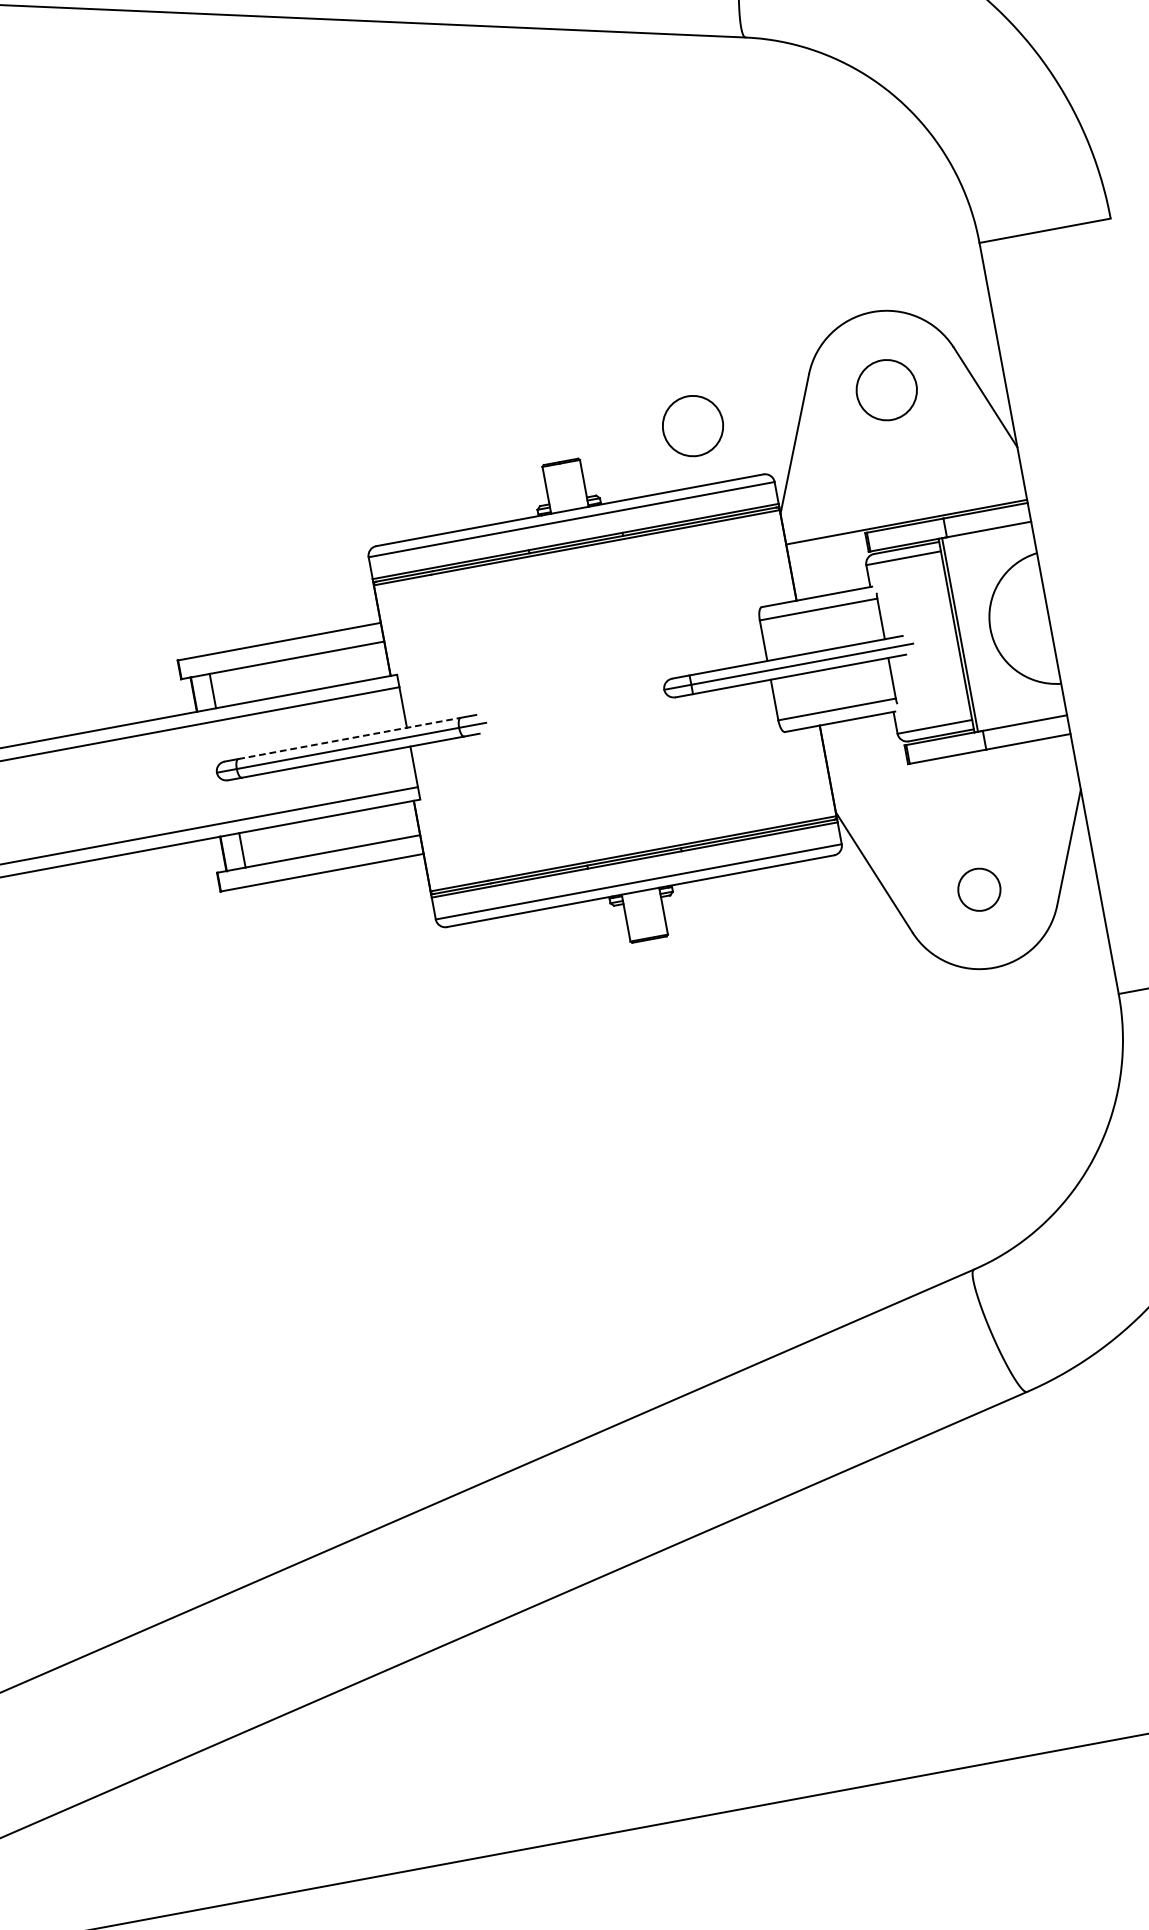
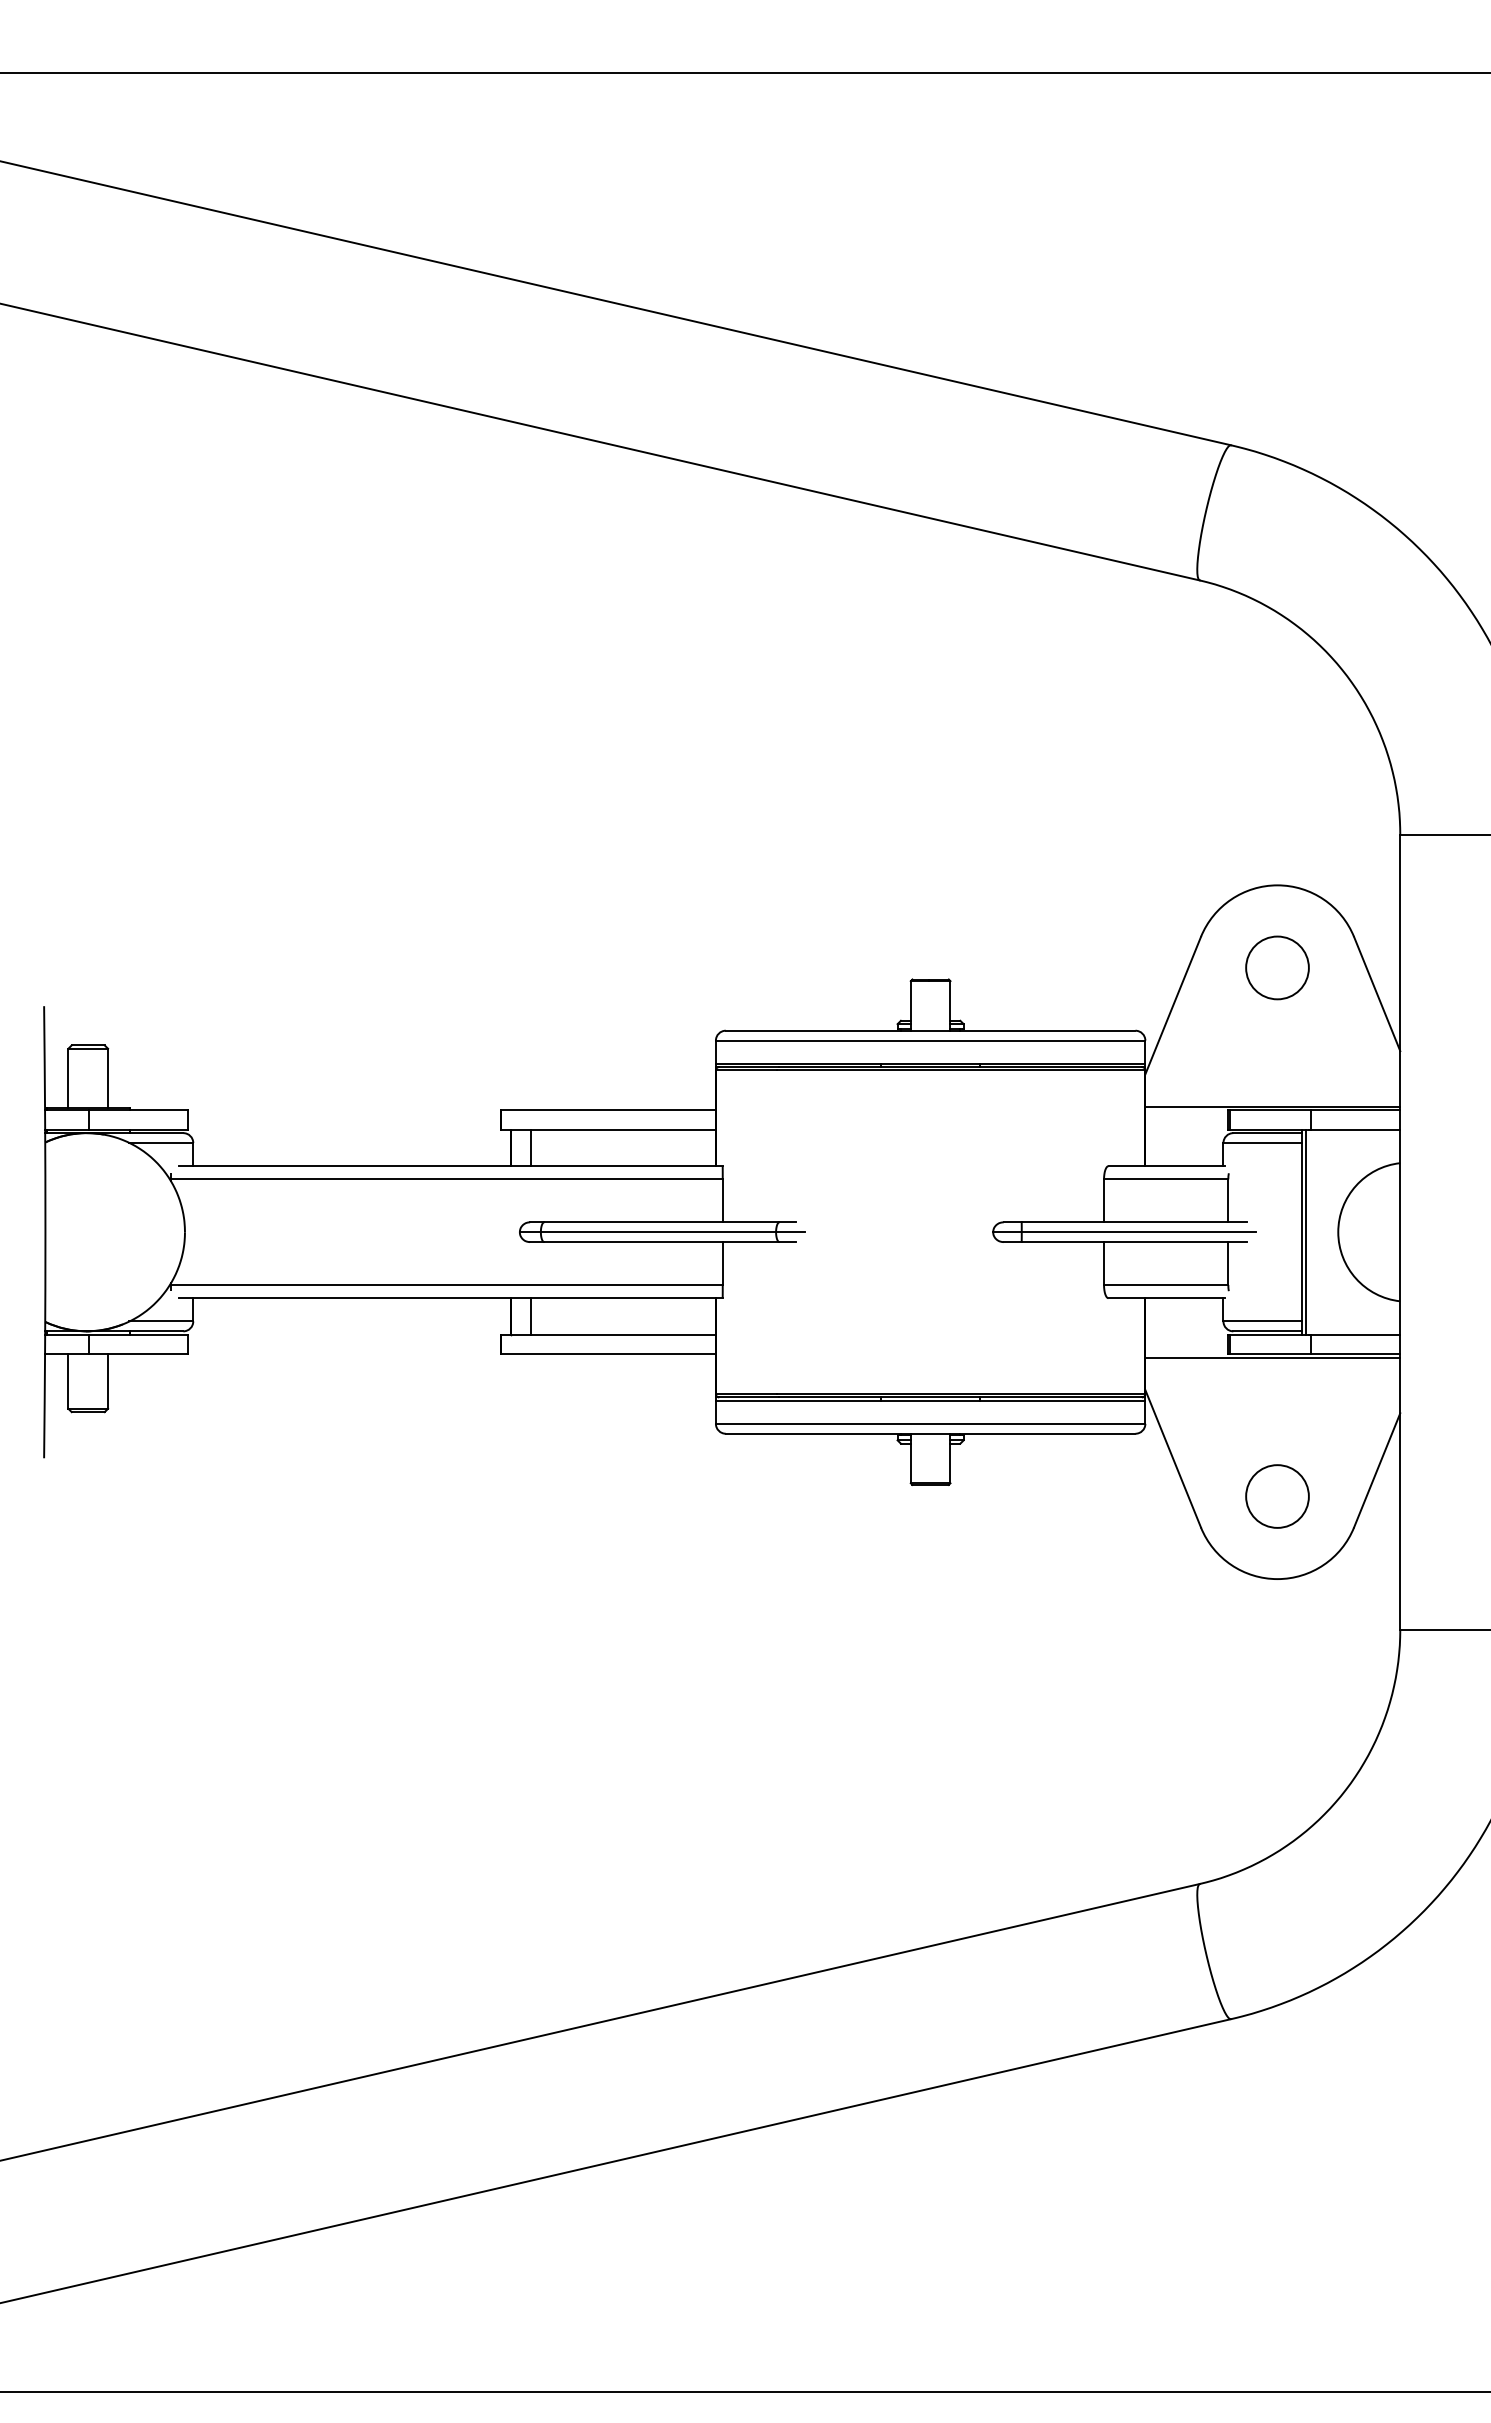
circle: (692, 425) -> (1072, 967), removed
line: (349, 738) -> (661, 1222), dashed -> solid
line: (950, 759) -> (1272, 1357), added
circle: (979, 889) -> (1277, 1496), size x1.43

